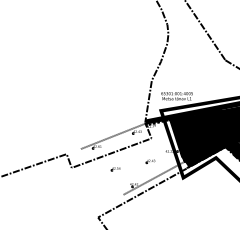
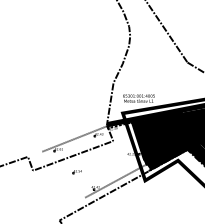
part: (150, 161) -> (112, 164), removed

